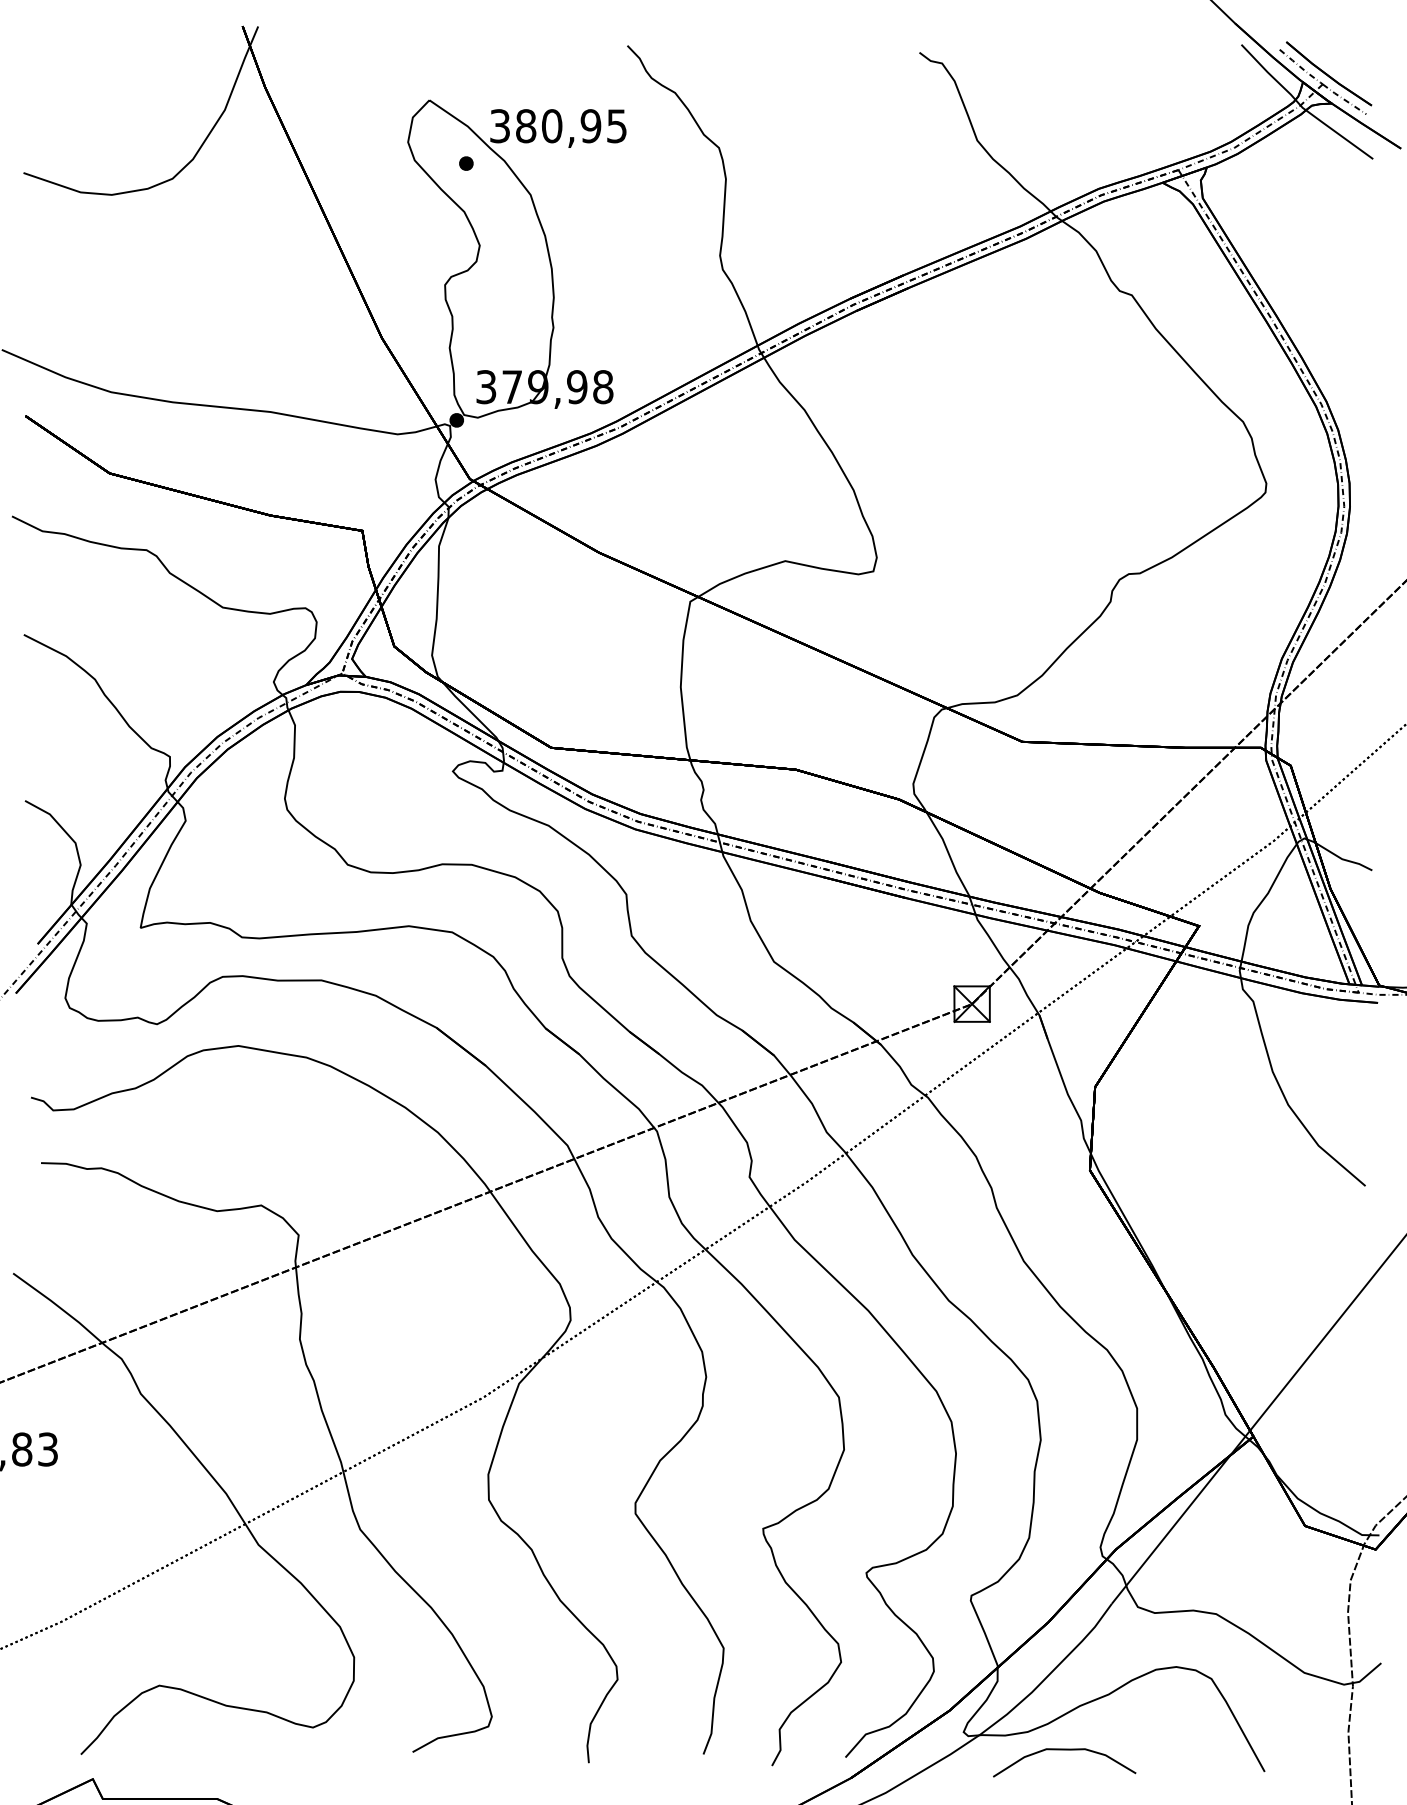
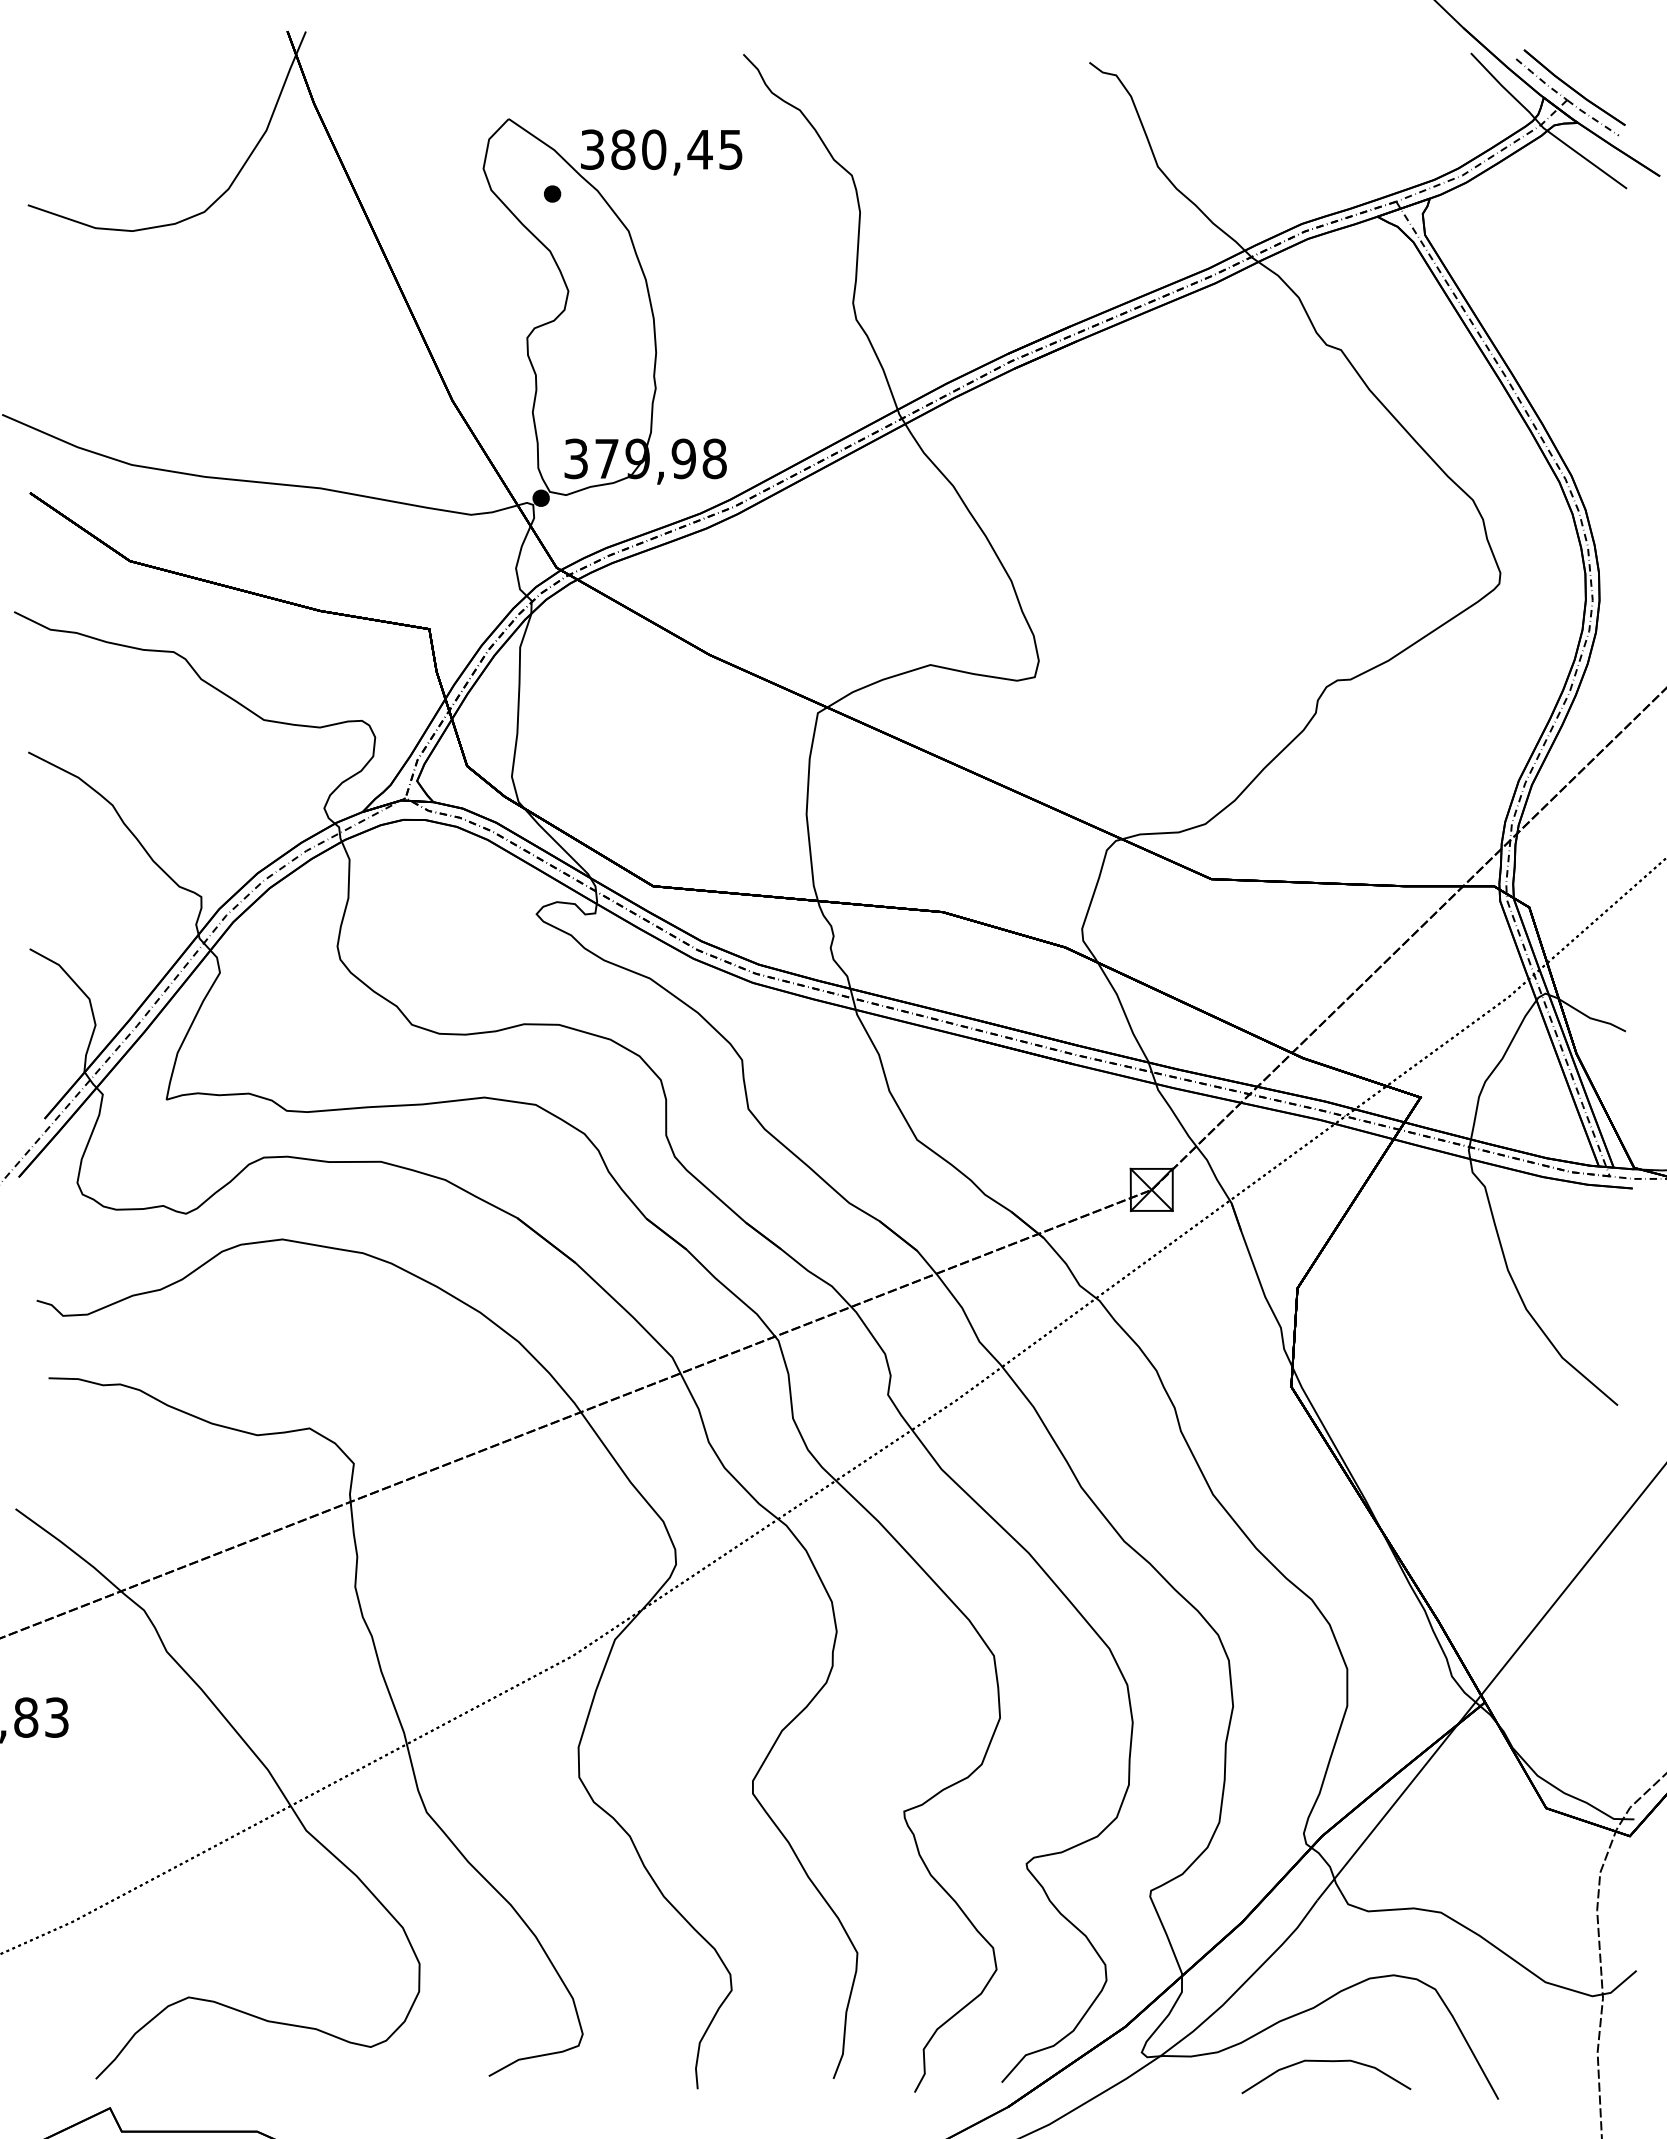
text: (590, 126) -> (699, 149), 380,95 -> 380,45
curve: (1068, 1750) -> (1331, 2062), moved

